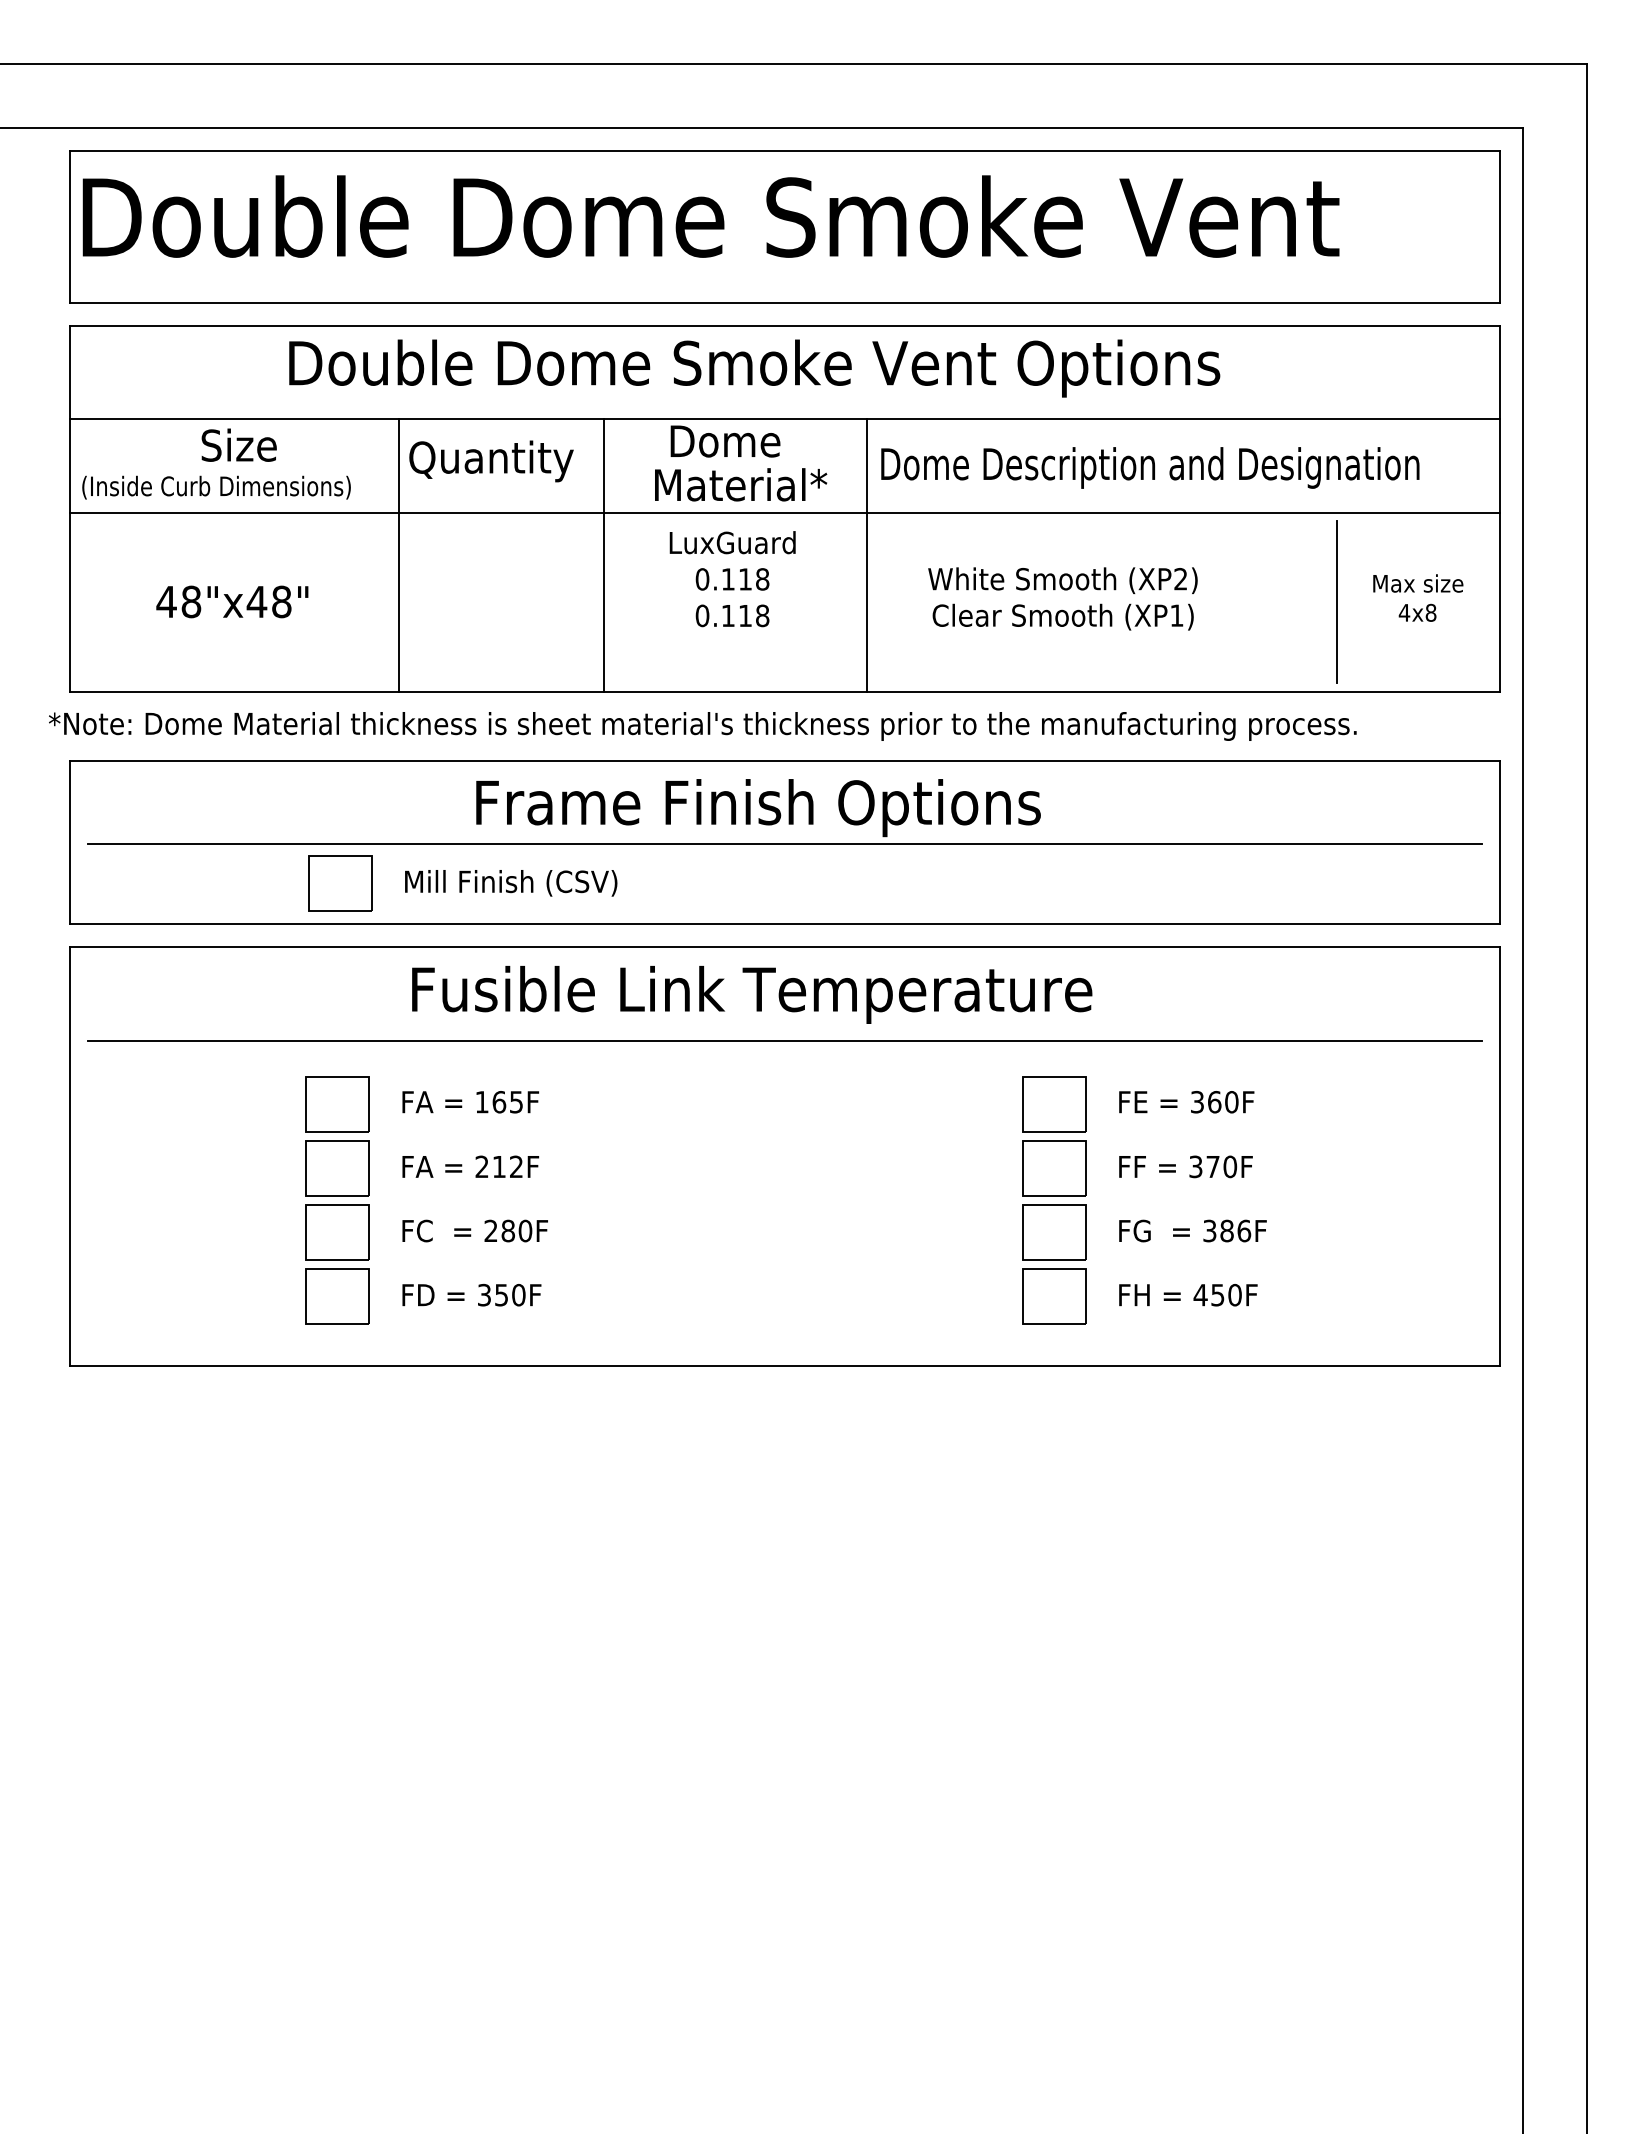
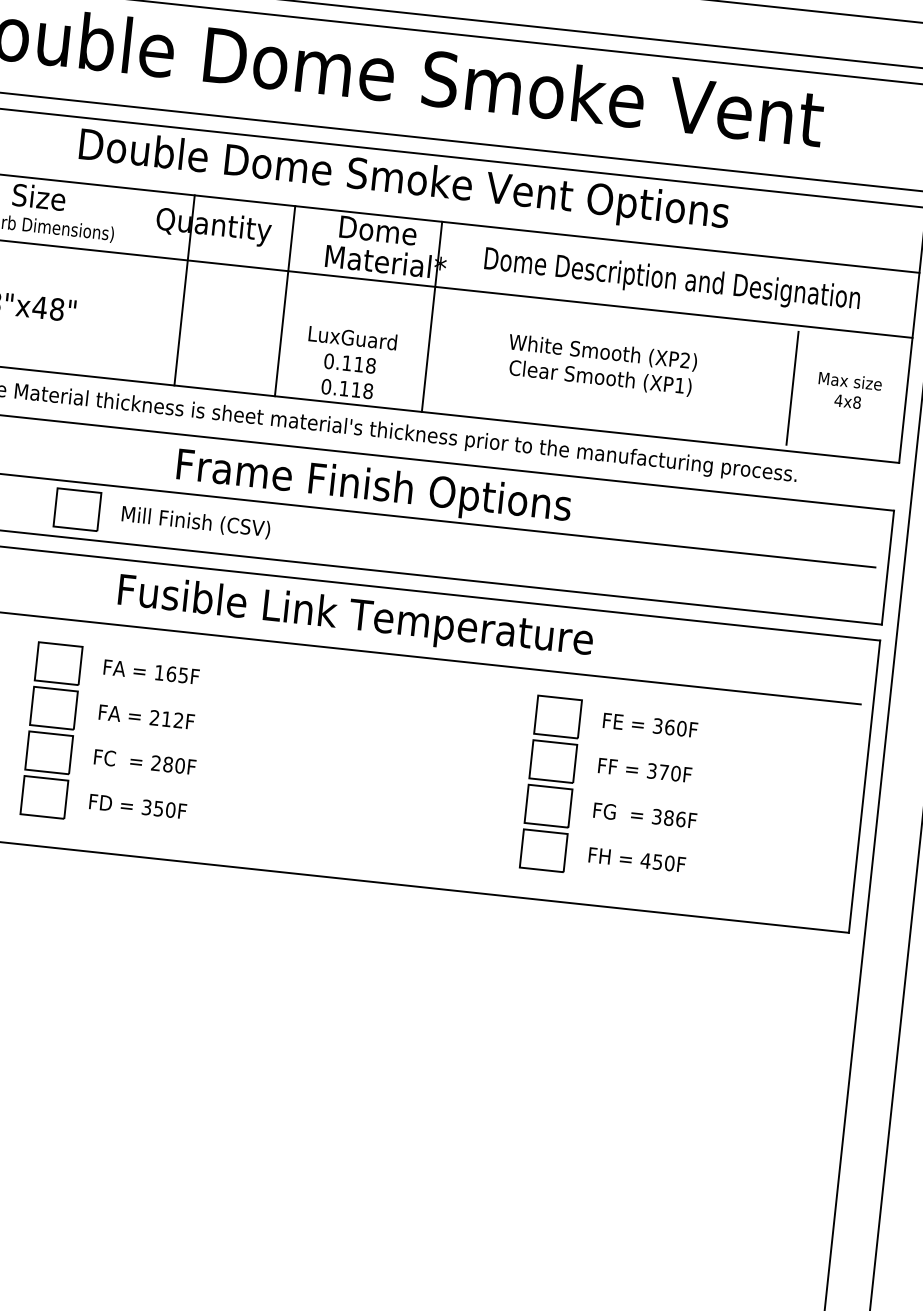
line: (398, 555) -> (184, 290), moved
line: (866, 555) -> (431, 316), moved
text: (732, 579) -> (350, 363), moved

